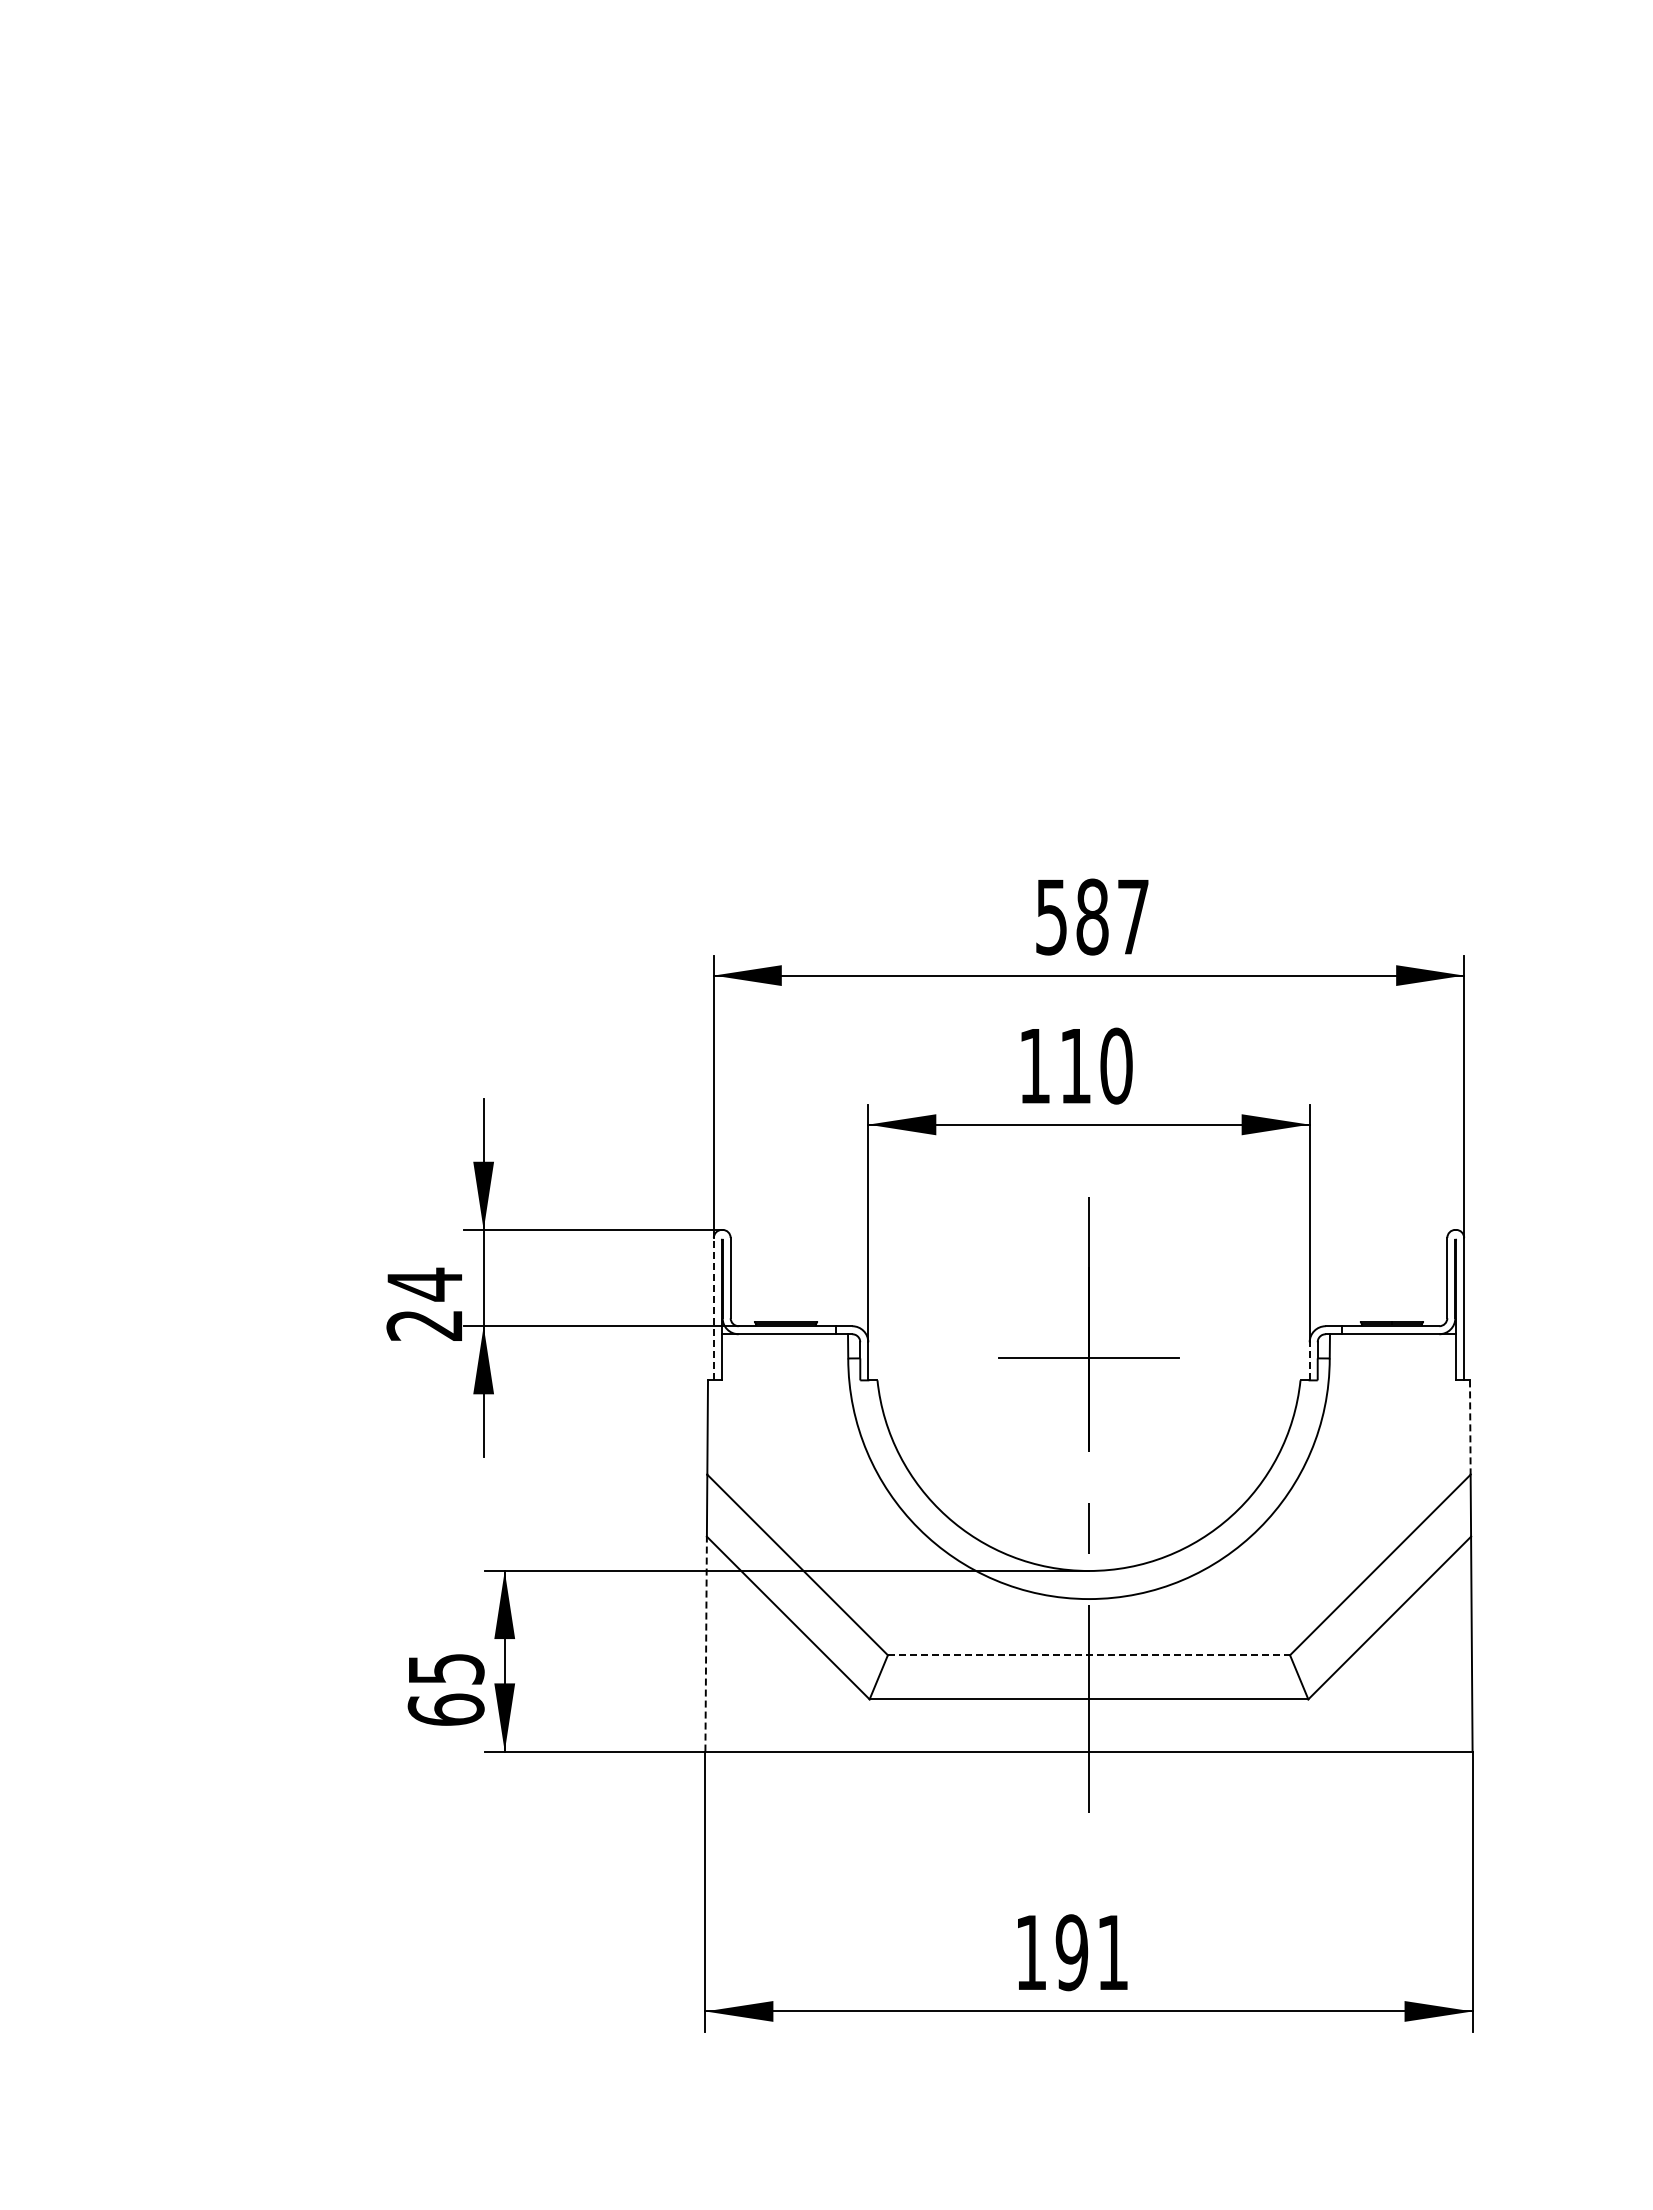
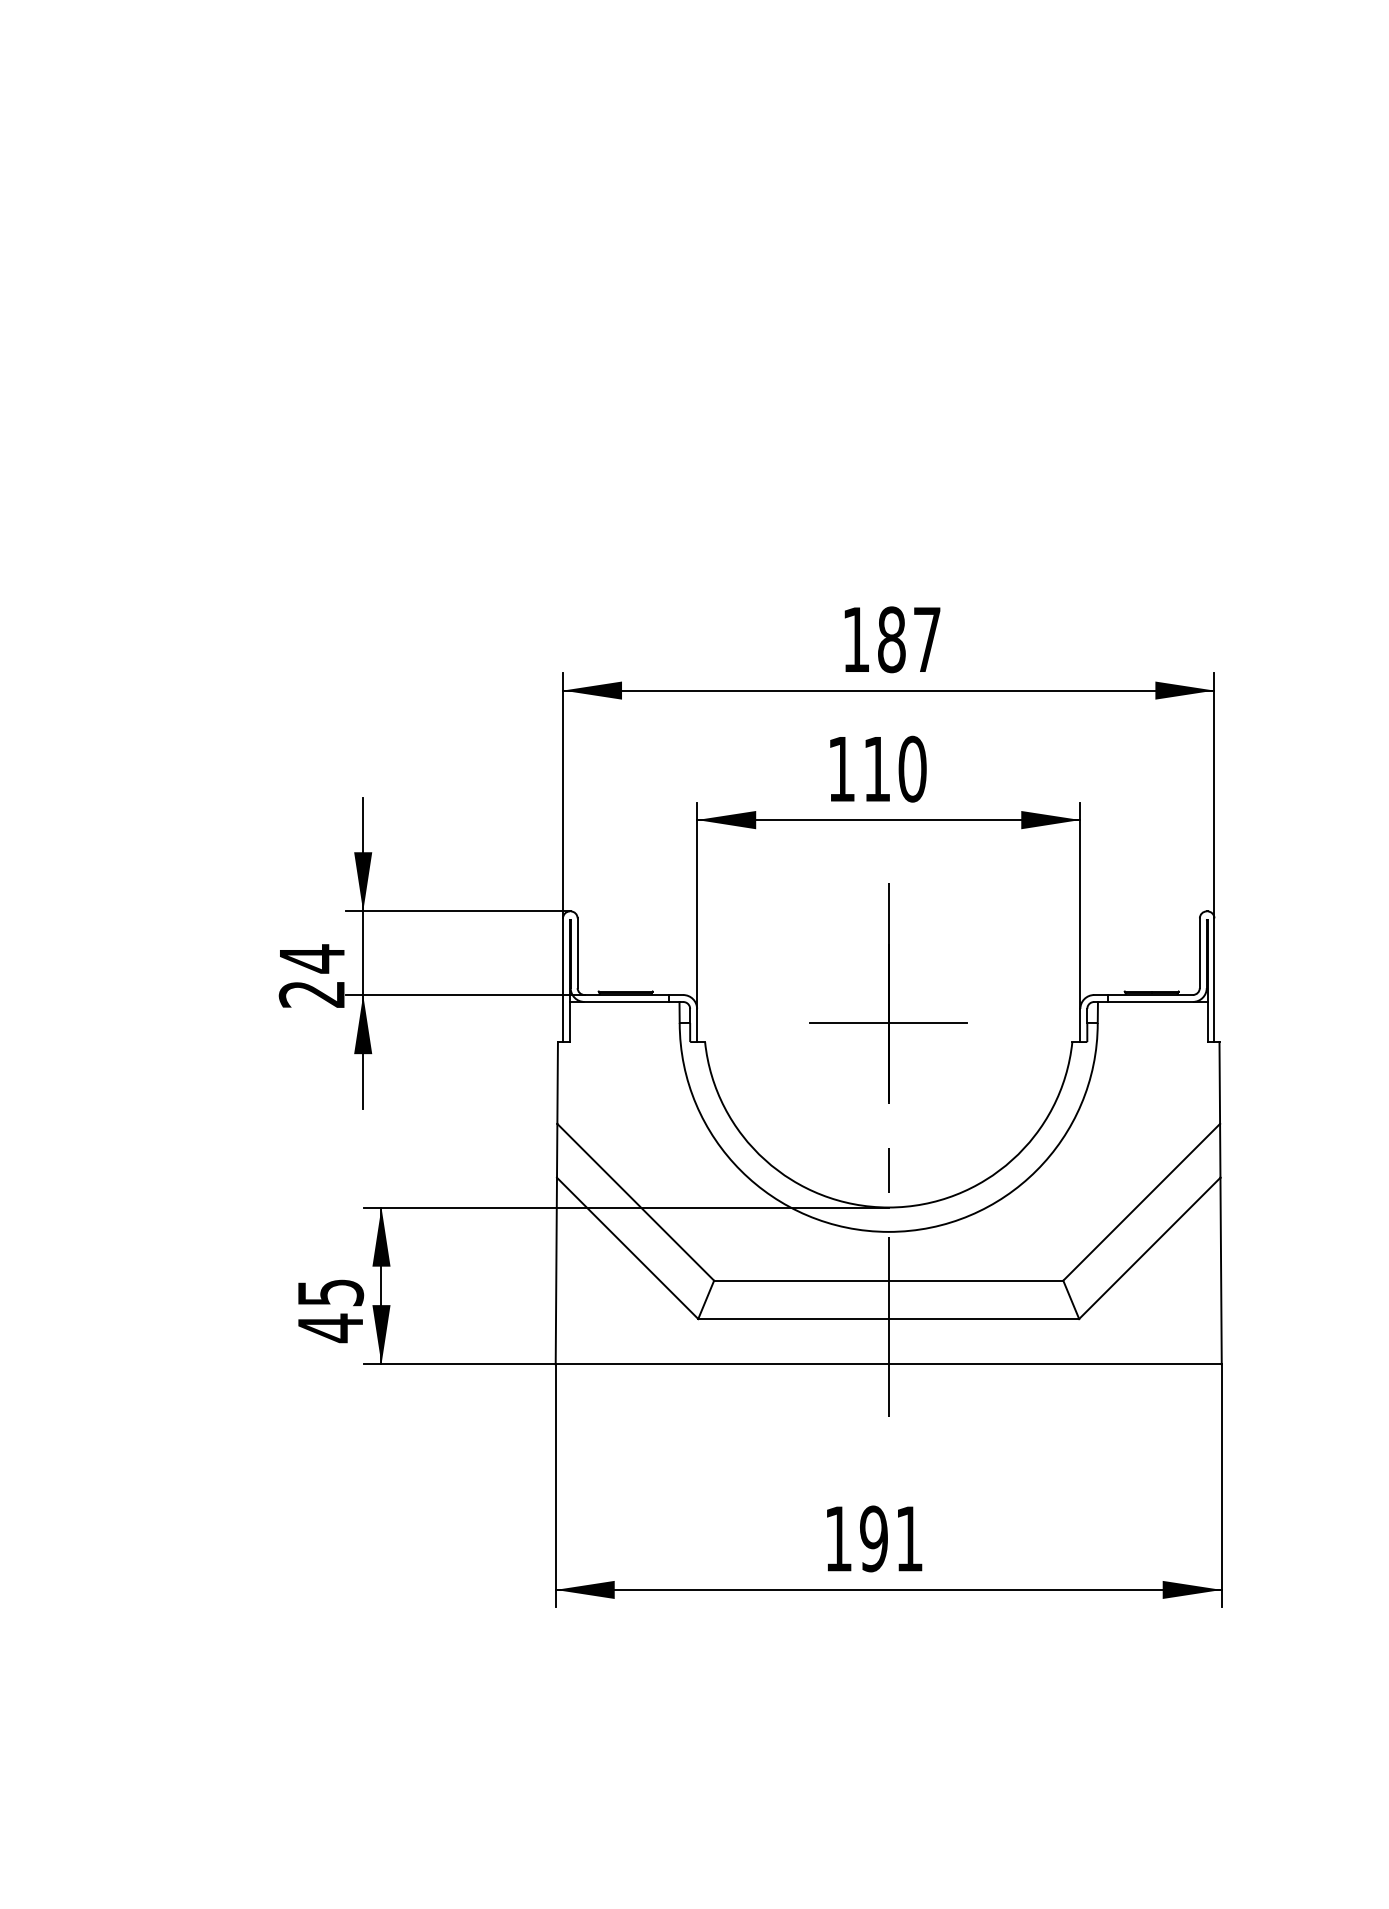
text: (1051, 917) -> (856, 640), 587 -> 187
line: (713, 1308) -> (562, 979), dashed -> solid
line: (1309, 1360) -> (1080, 1024), dashed -> solid
line: (1470, 1428) -> (1219, 1083), dashed -> solid
line: (706, 1643) -> (556, 1270), dashed -> solid
line: (1089, 1655) -> (889, 1280), dashed -> solid
text: (445, 1710) -> (330, 1328), 65 -> 45

